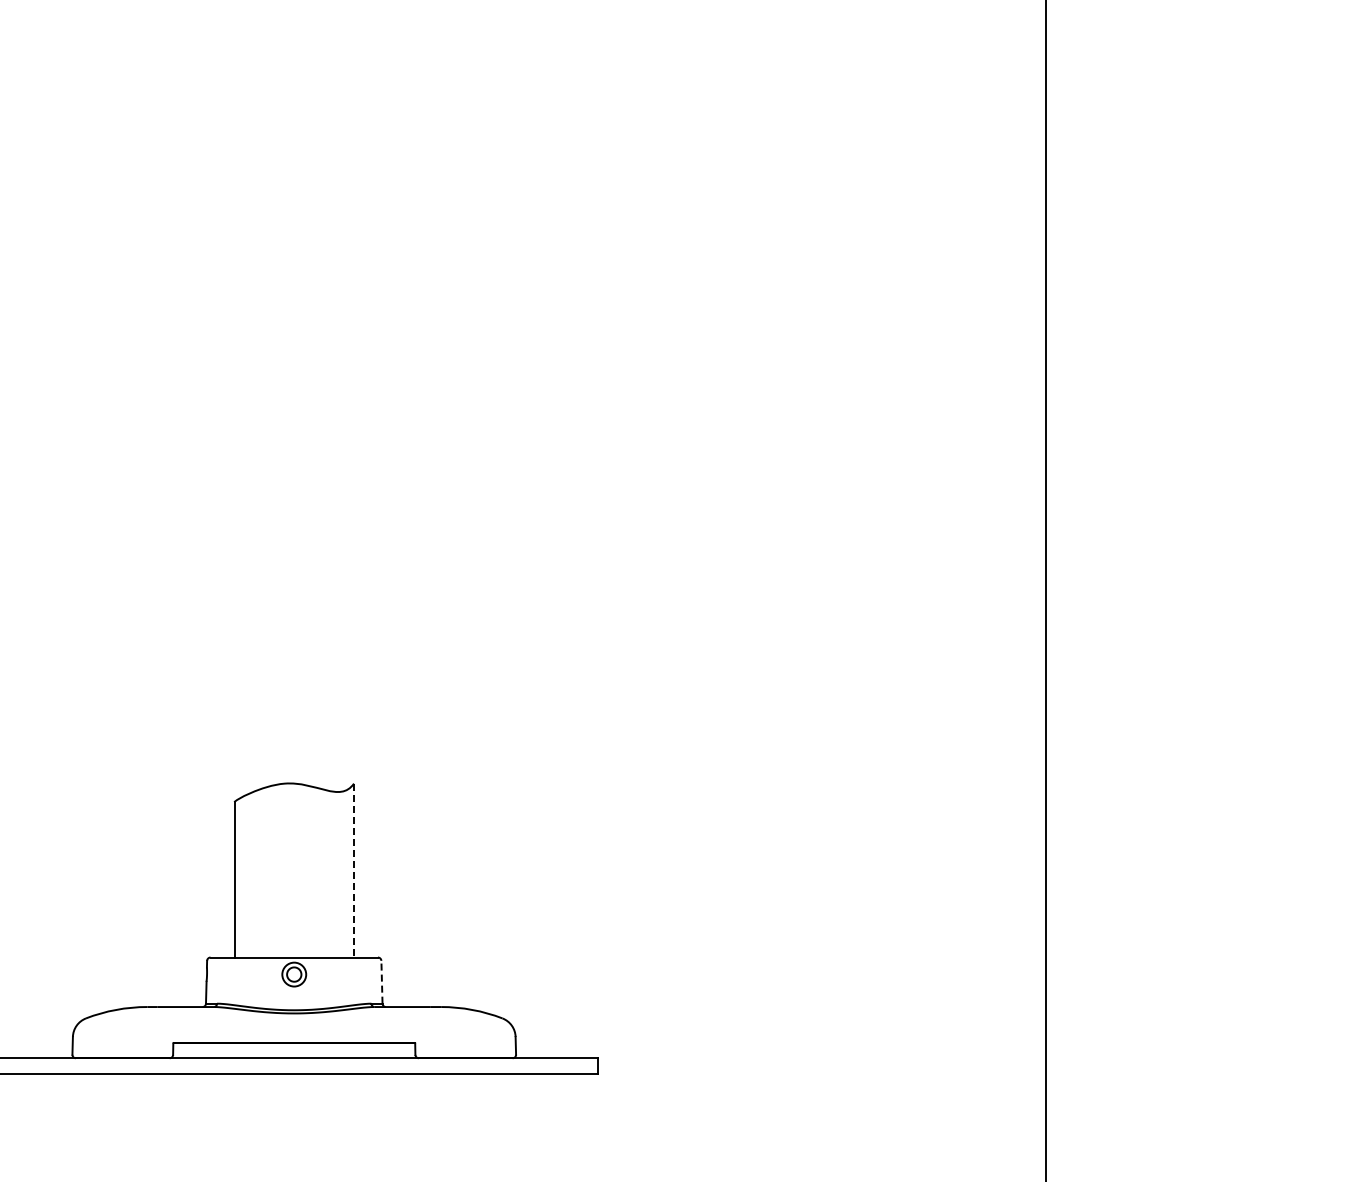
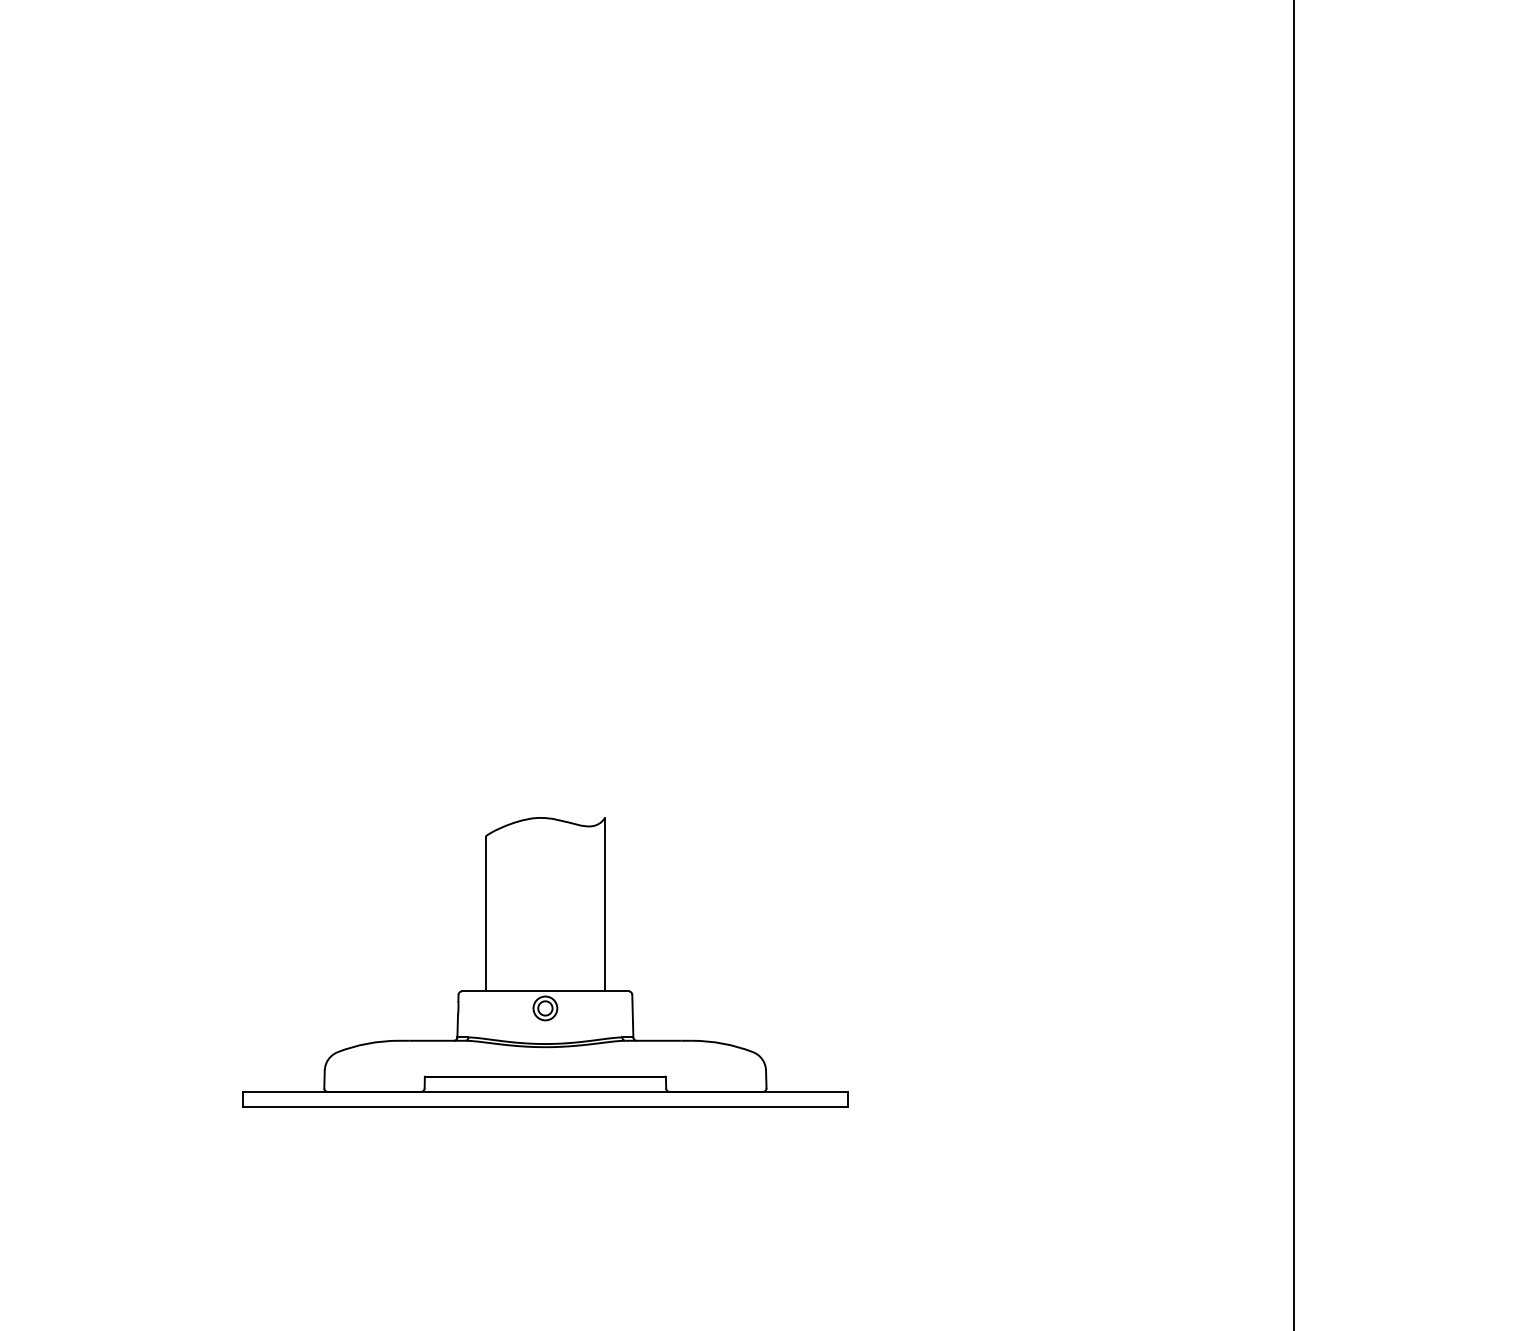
line: (353, 870) -> (604, 904), dashed -> solid
line: (381, 981) -> (632, 1015), dashed -> solid

